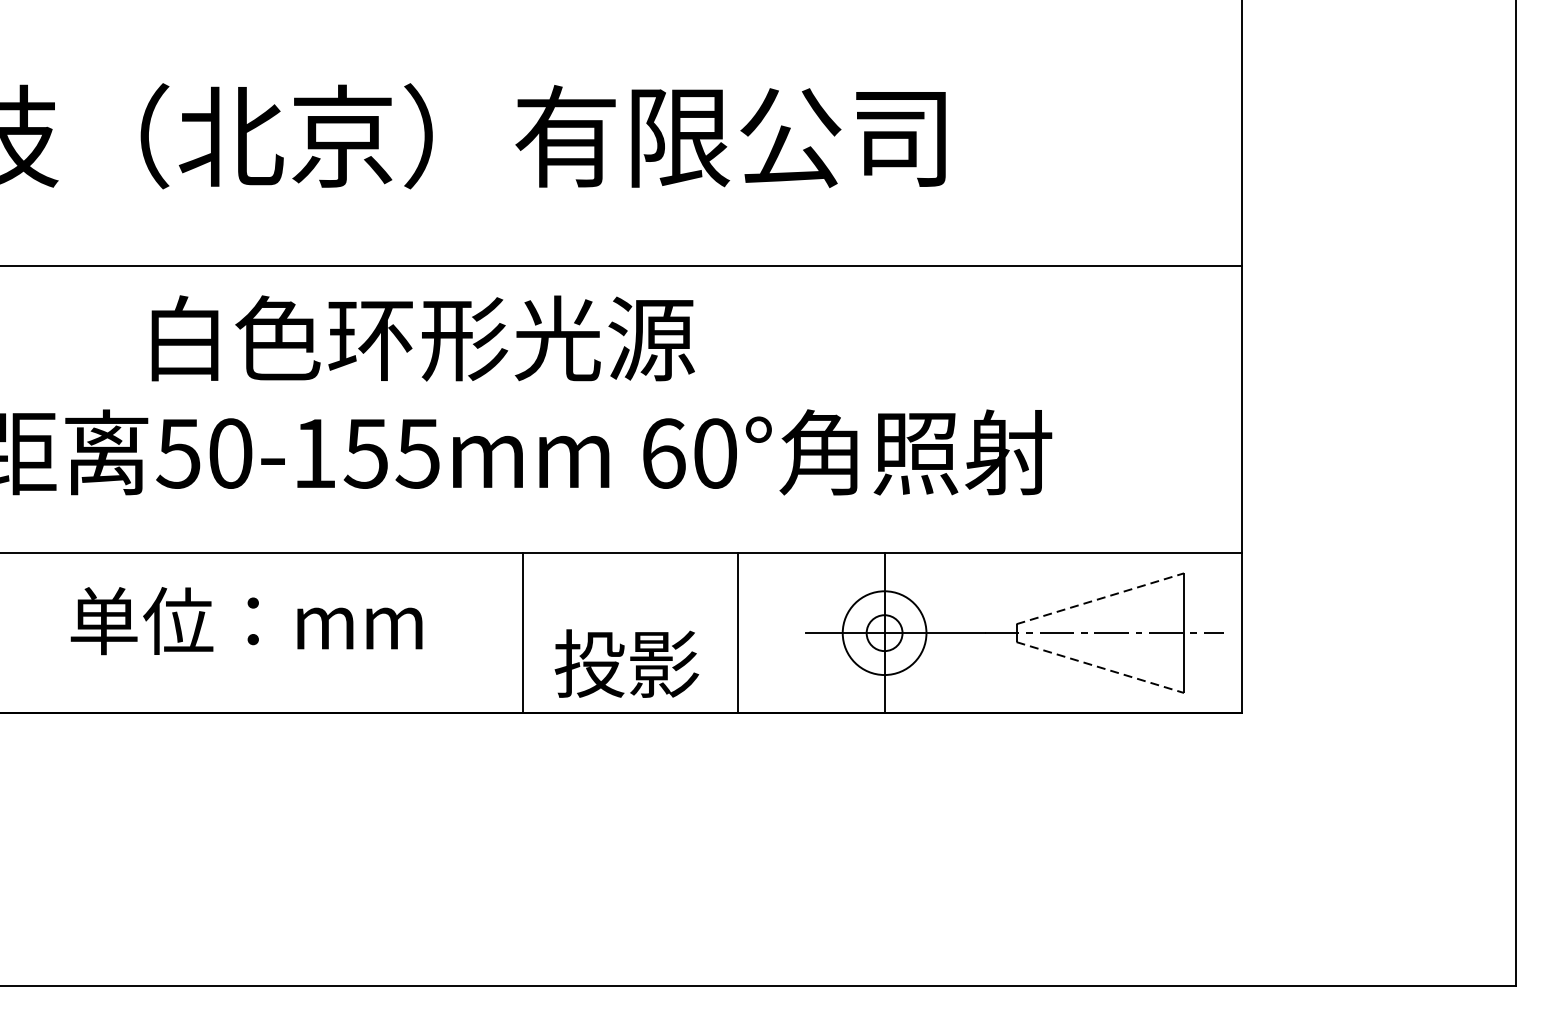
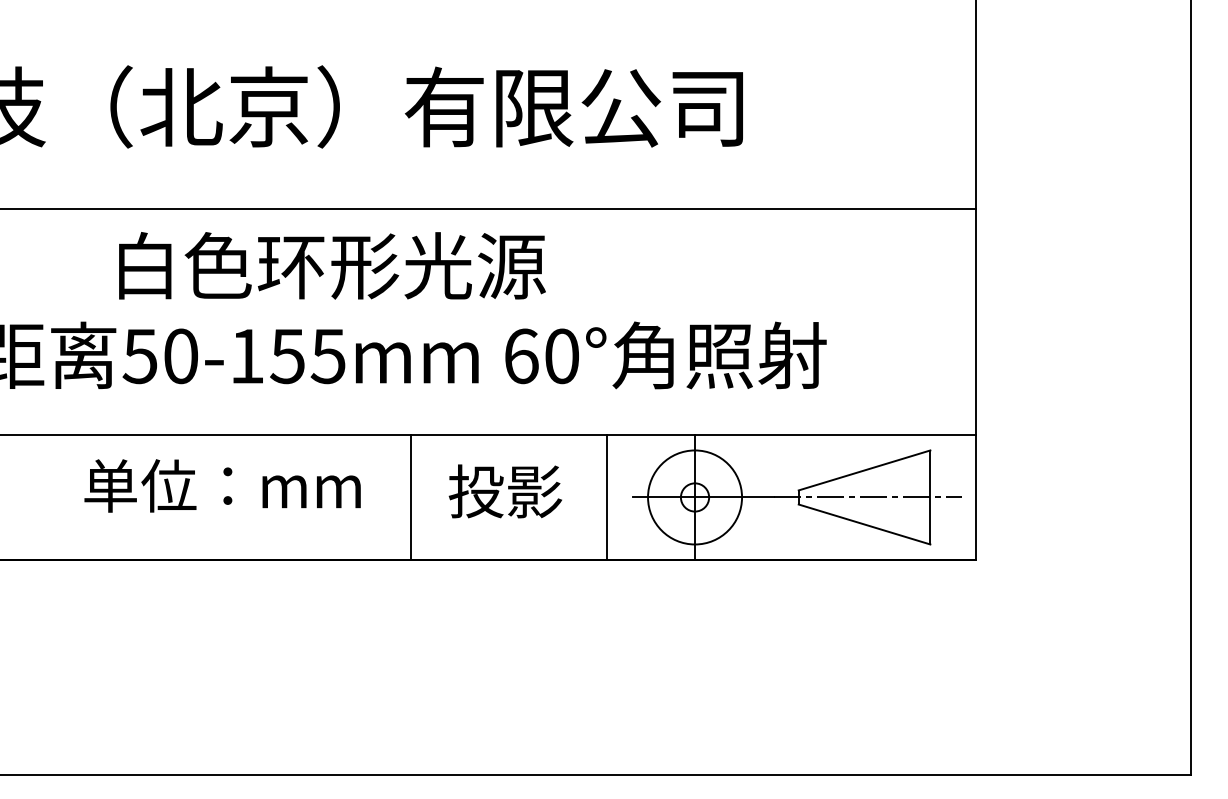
line: (1100, 598) -> (864, 470), dashed -> solid
text: (246, 620) -> (222, 485), moved
line: (738, 633) -> (607, 497), moved
circle: (885, 633) -> (695, 497), size x1.43
text: (625, 663) -> (504, 491), moved
line: (1100, 667) -> (864, 524), dashed -> solid

